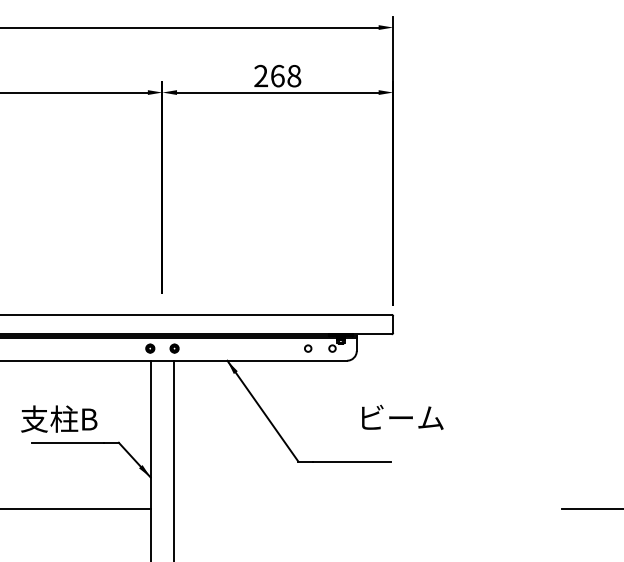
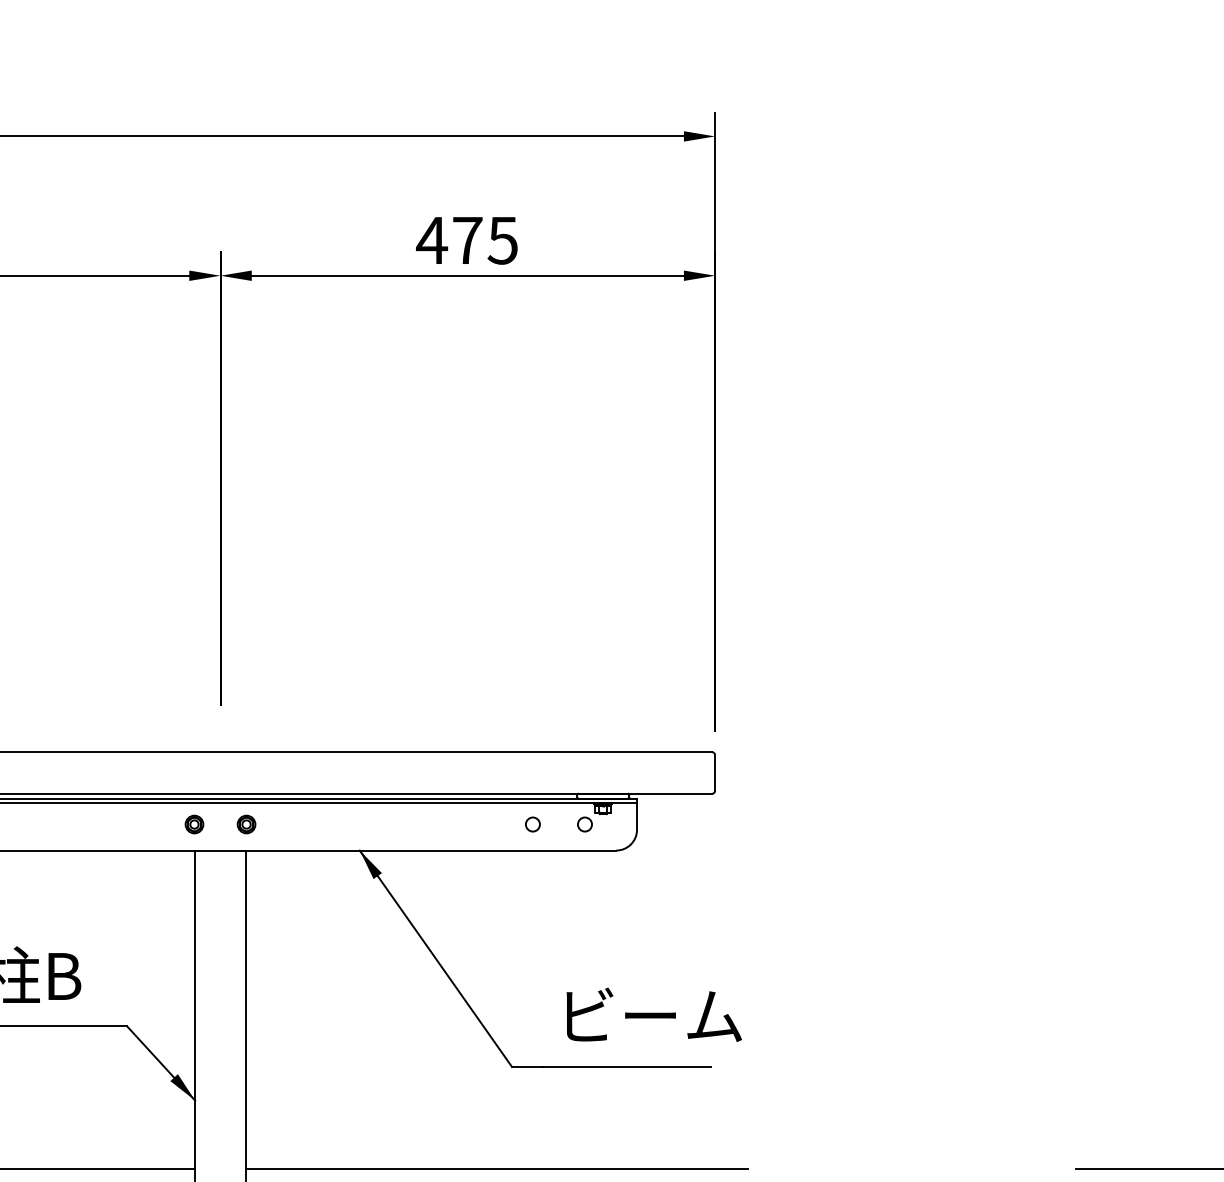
text: (277, 75) -> (467, 239), 268 -> 475
text: (402, 416) -> (653, 1012), moved
line: (291, 509) -> (497, 1169), added

